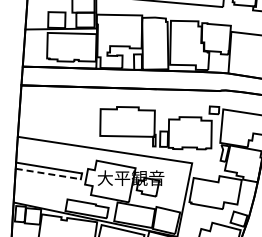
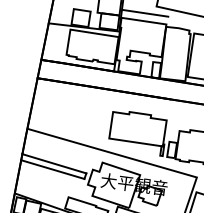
line: (119, 6) -> (145, 12), added
line: (48, 174) -> (52, 170), dashed -> solid

